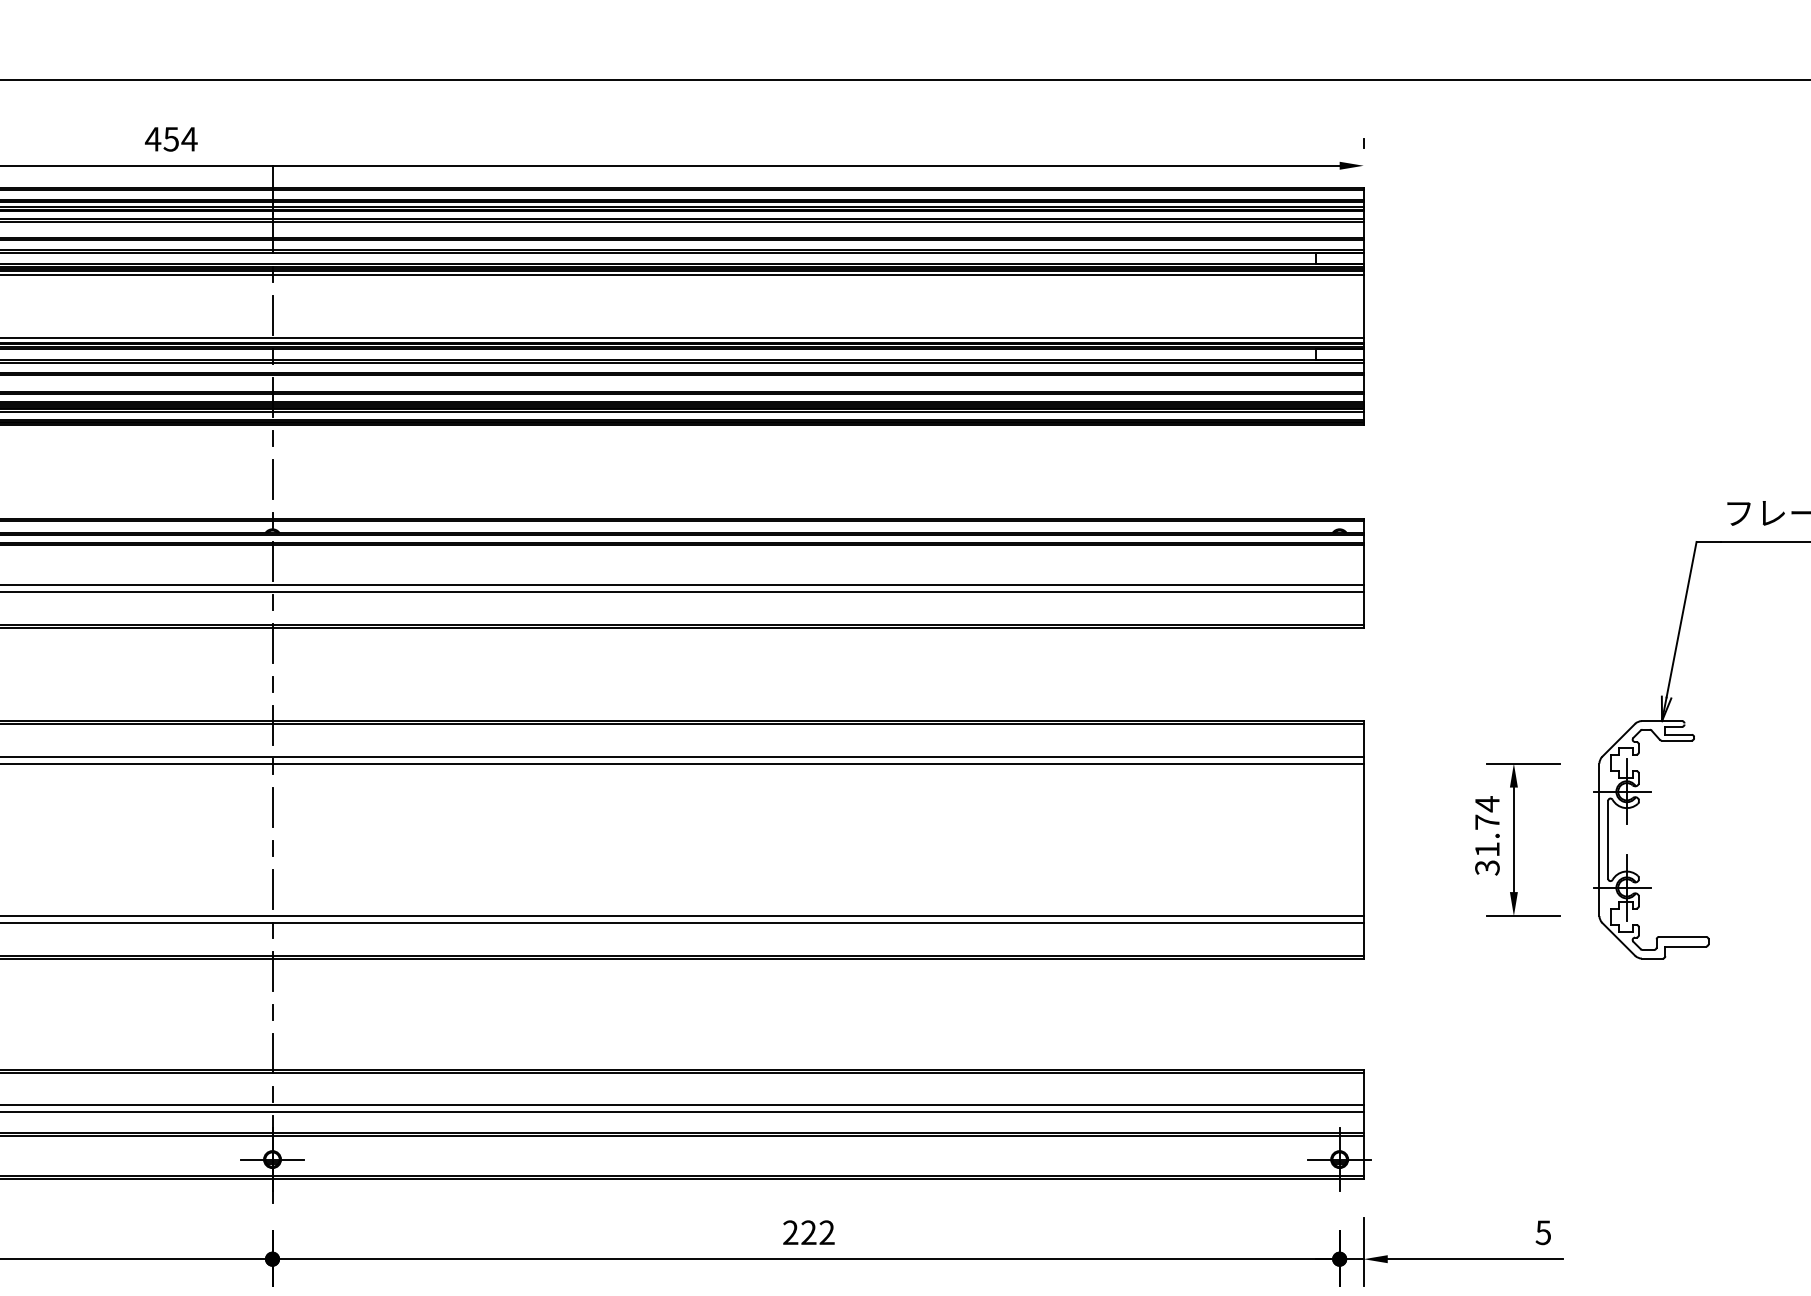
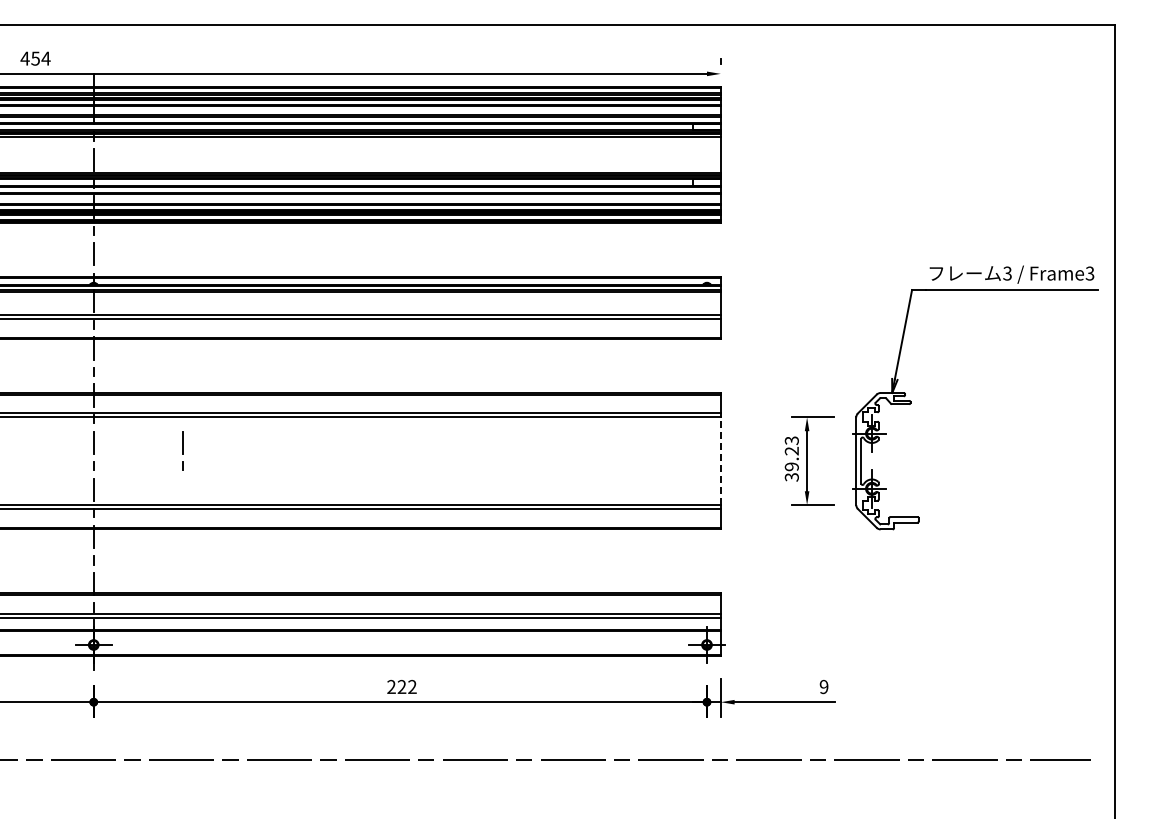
line: (426, 821) -> (182, 450), added
text: (1486, 826) -> (791, 453), 31.74 -> 39.23
line: (1363, 840) -> (720, 461), solid -> dashed
text: (1542, 1231) -> (823, 686), 5 -> 9

